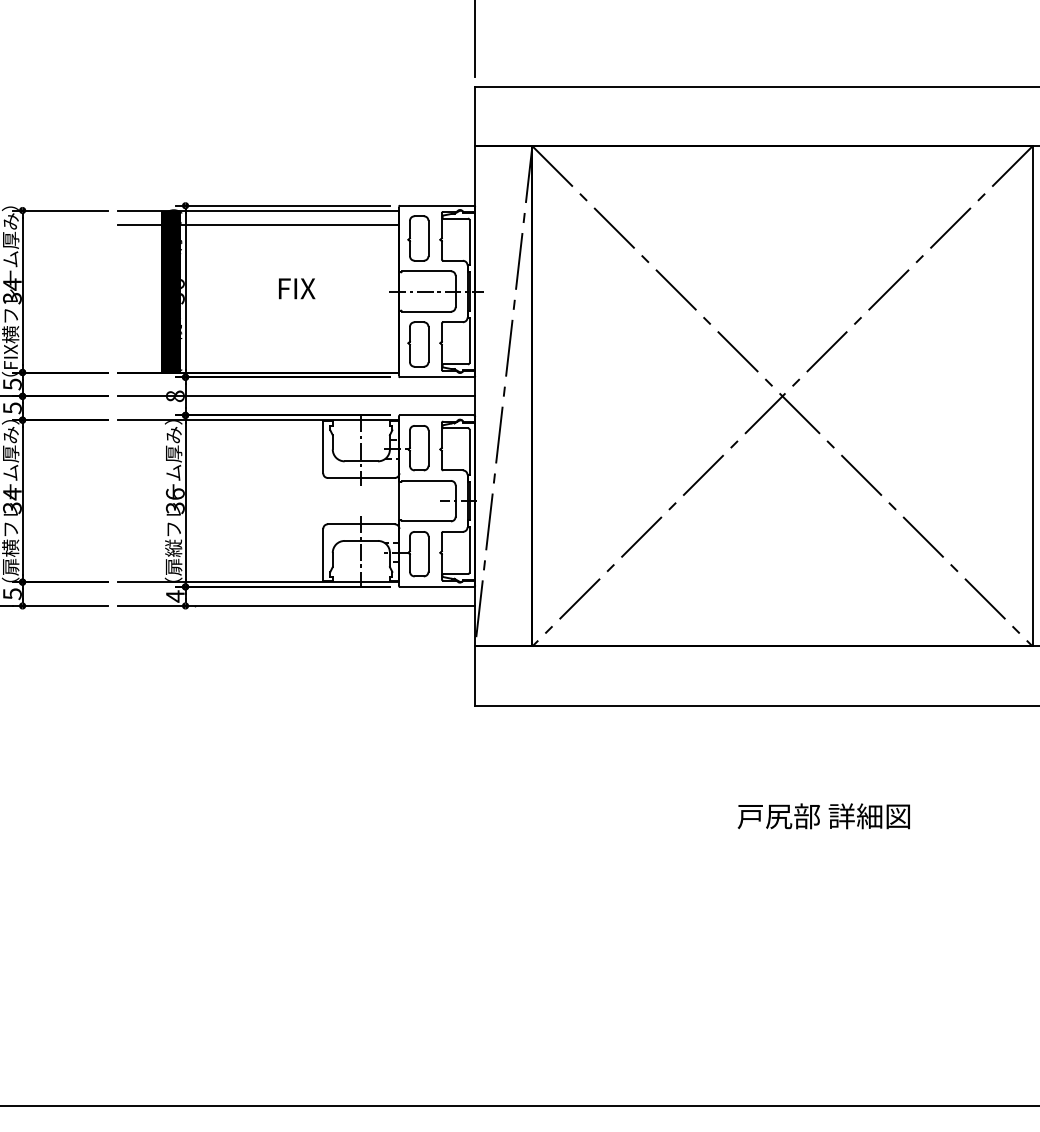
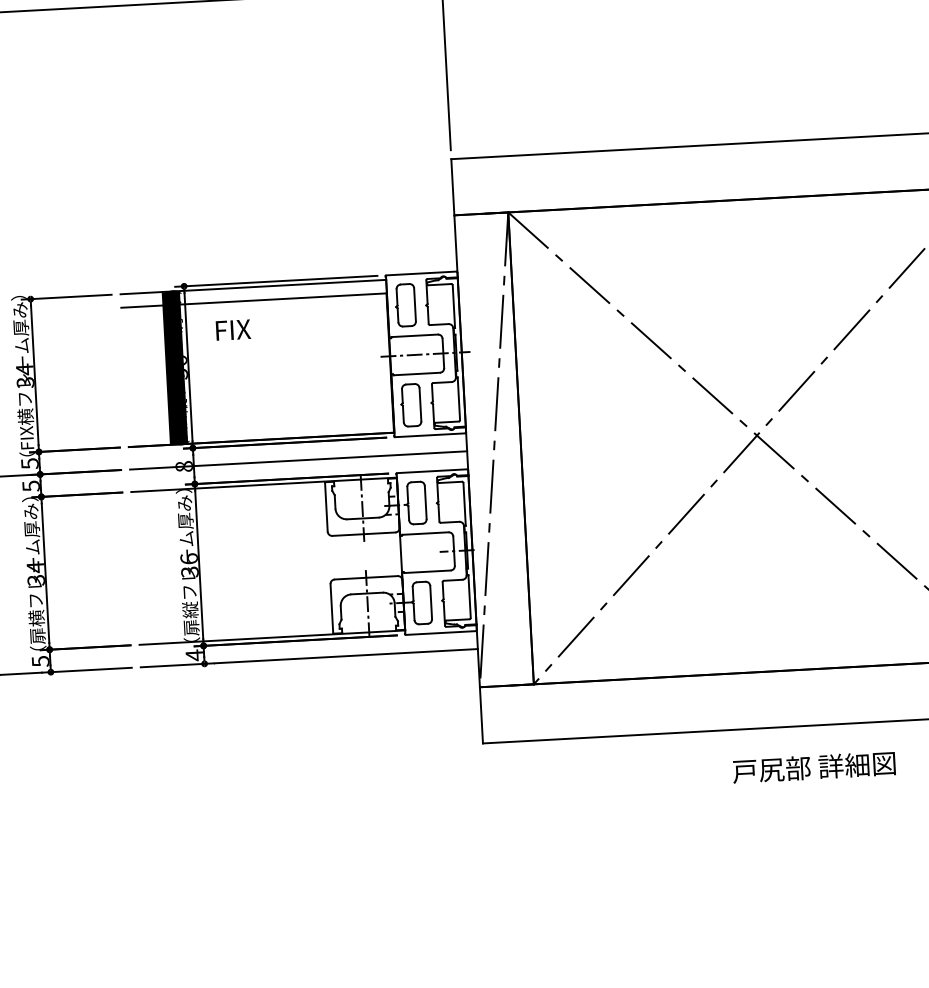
text: (297, 288) -> (233, 329), moved
text: (823, 816) -> (813, 767), moved

